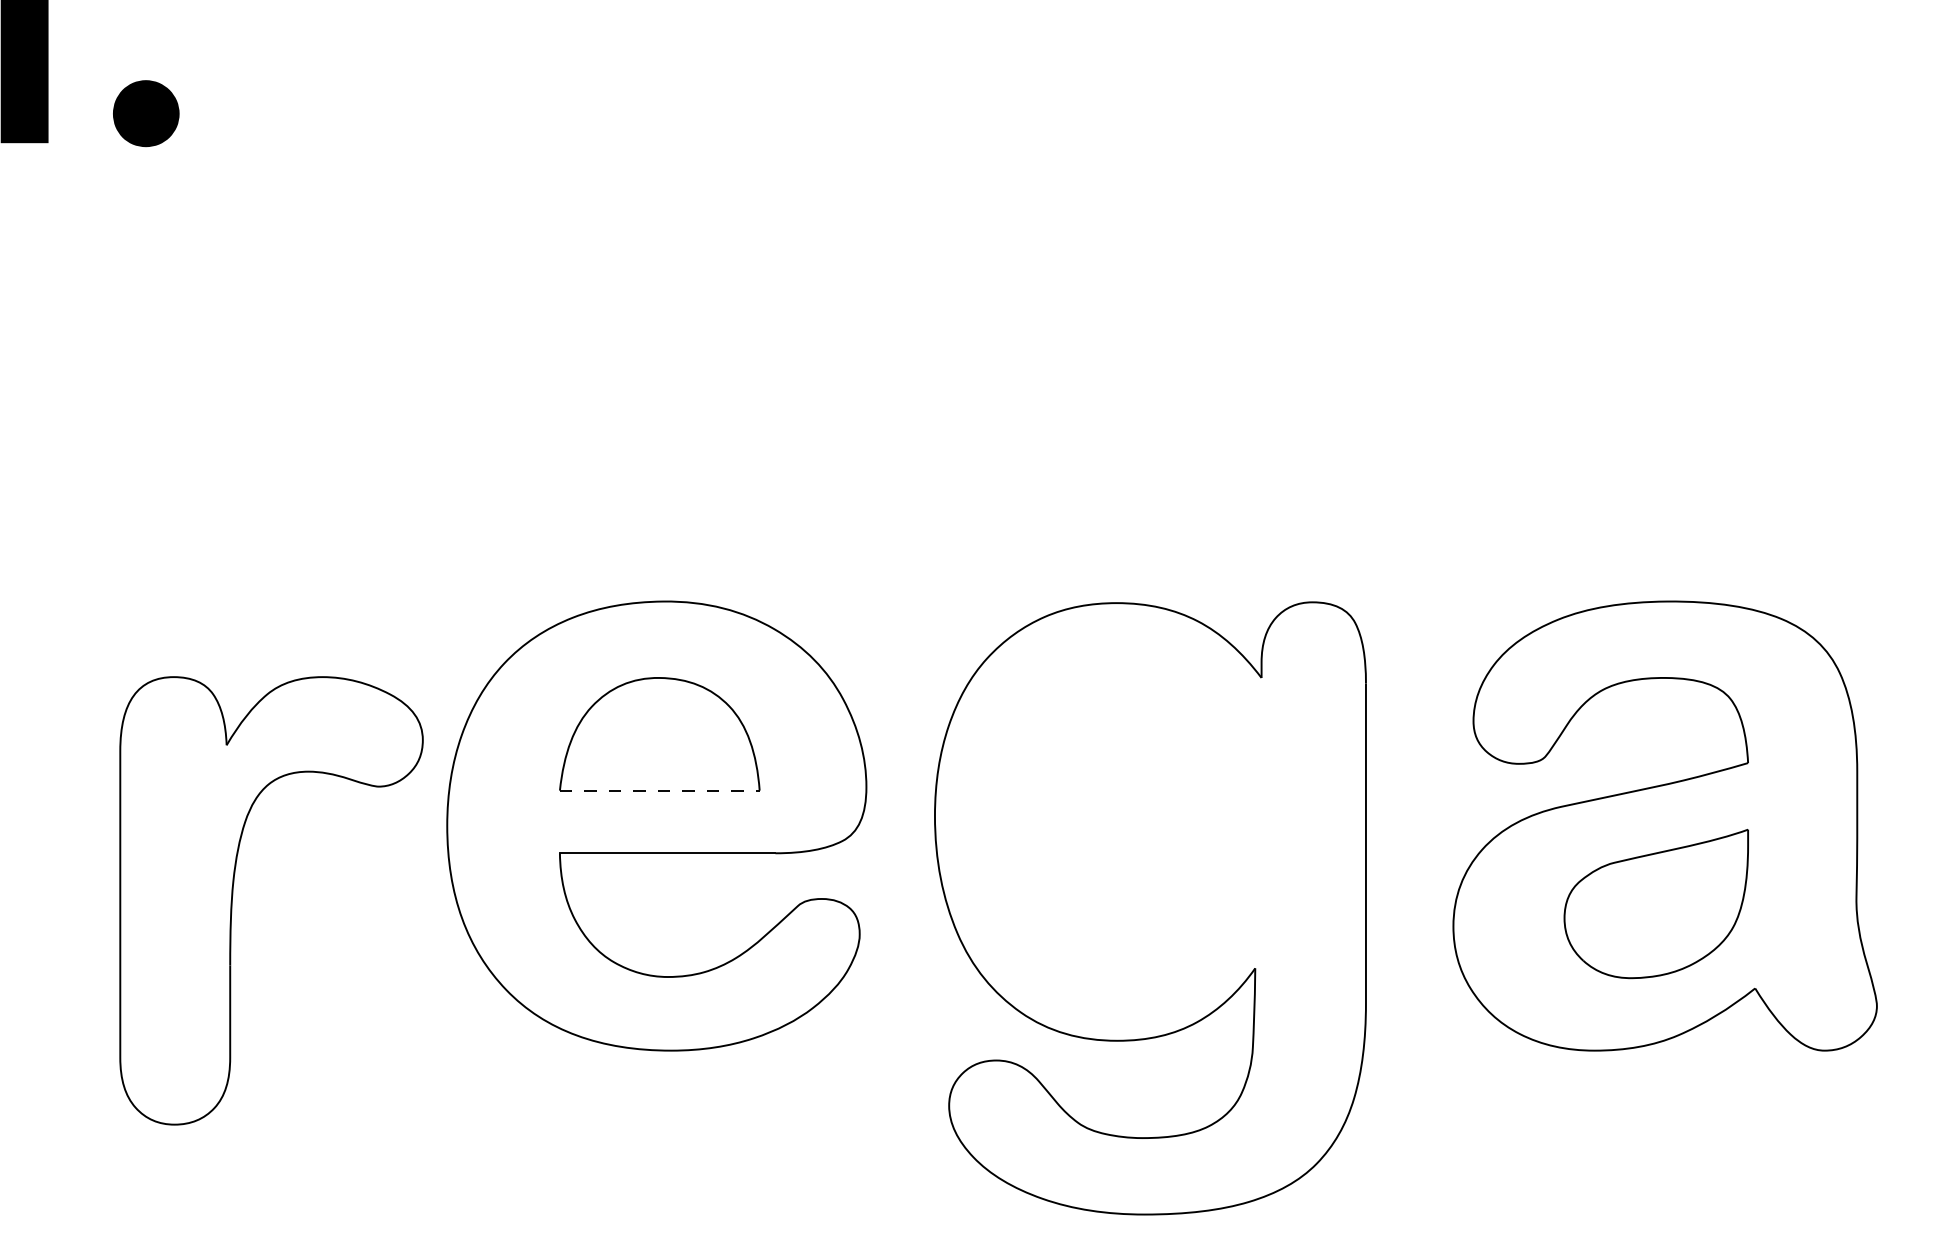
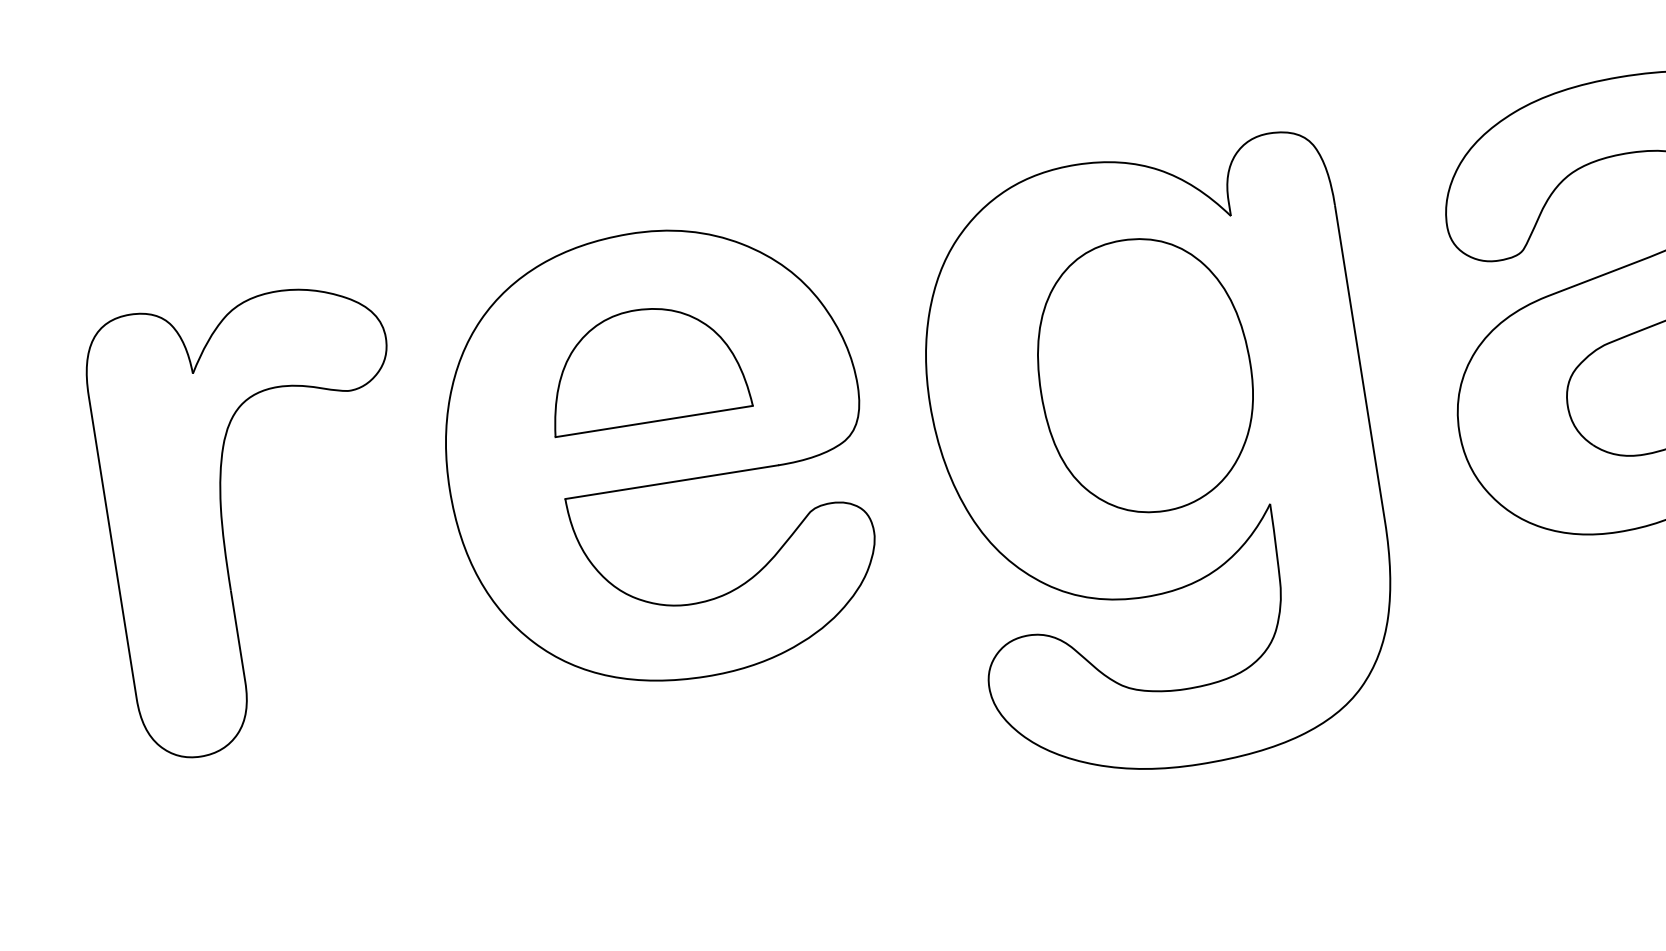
line: (659, 790) -> (653, 421), dashed -> solid
part: (1151, 821) -> (1144, 375), added
part: (233, 895) -> (223, 521), moved

